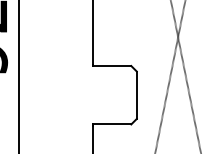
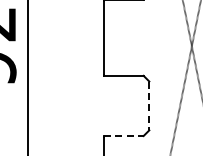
line: (136, 95) -> (148, 106), solid -> dashed
line: (112, 124) -> (124, 136), solid -> dashed

